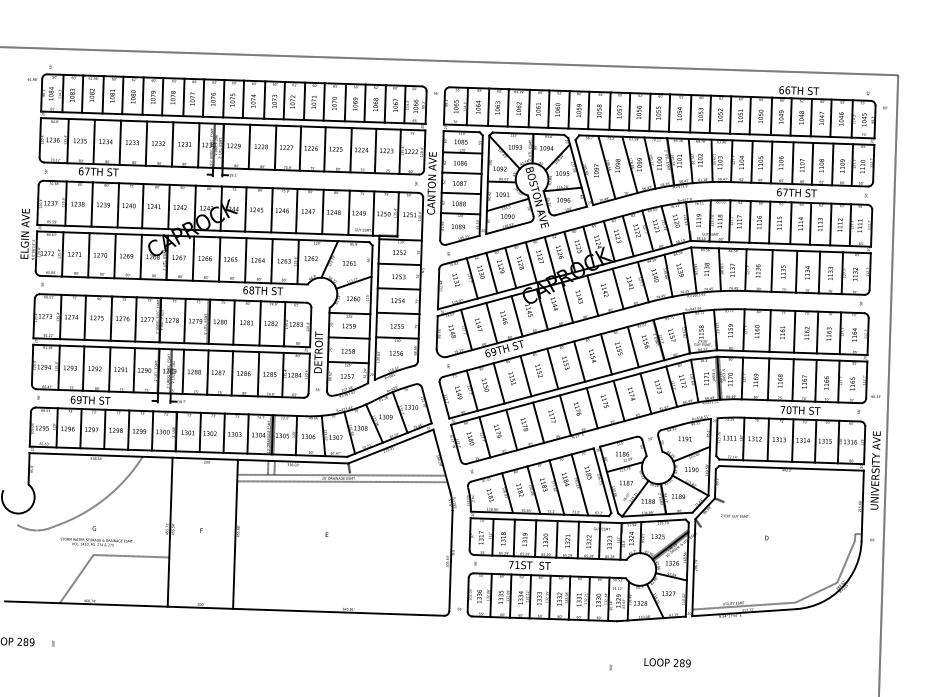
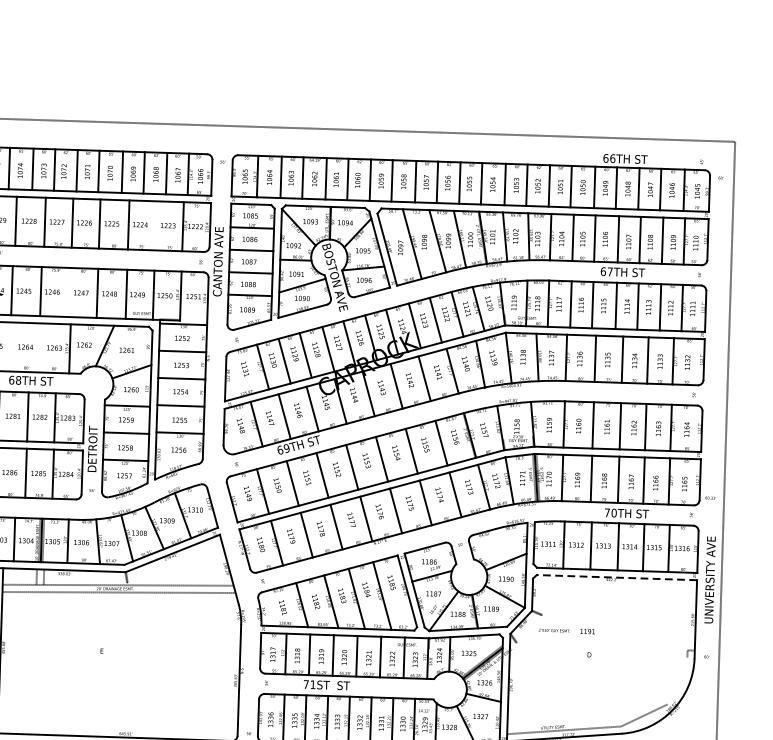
line: (375, 150) -> (155, 225), removed
line: (296, 210) -> (68, 291), removed
line: (245, 260) -> (11, 347), removed
line: (271, 261) -> (40, 348), removed
text: (684, 438) -> (586, 630), moved
line: (791, 468) -> (616, 577), solid -> dashed
line: (846, 561) -> (677, 680), removed

